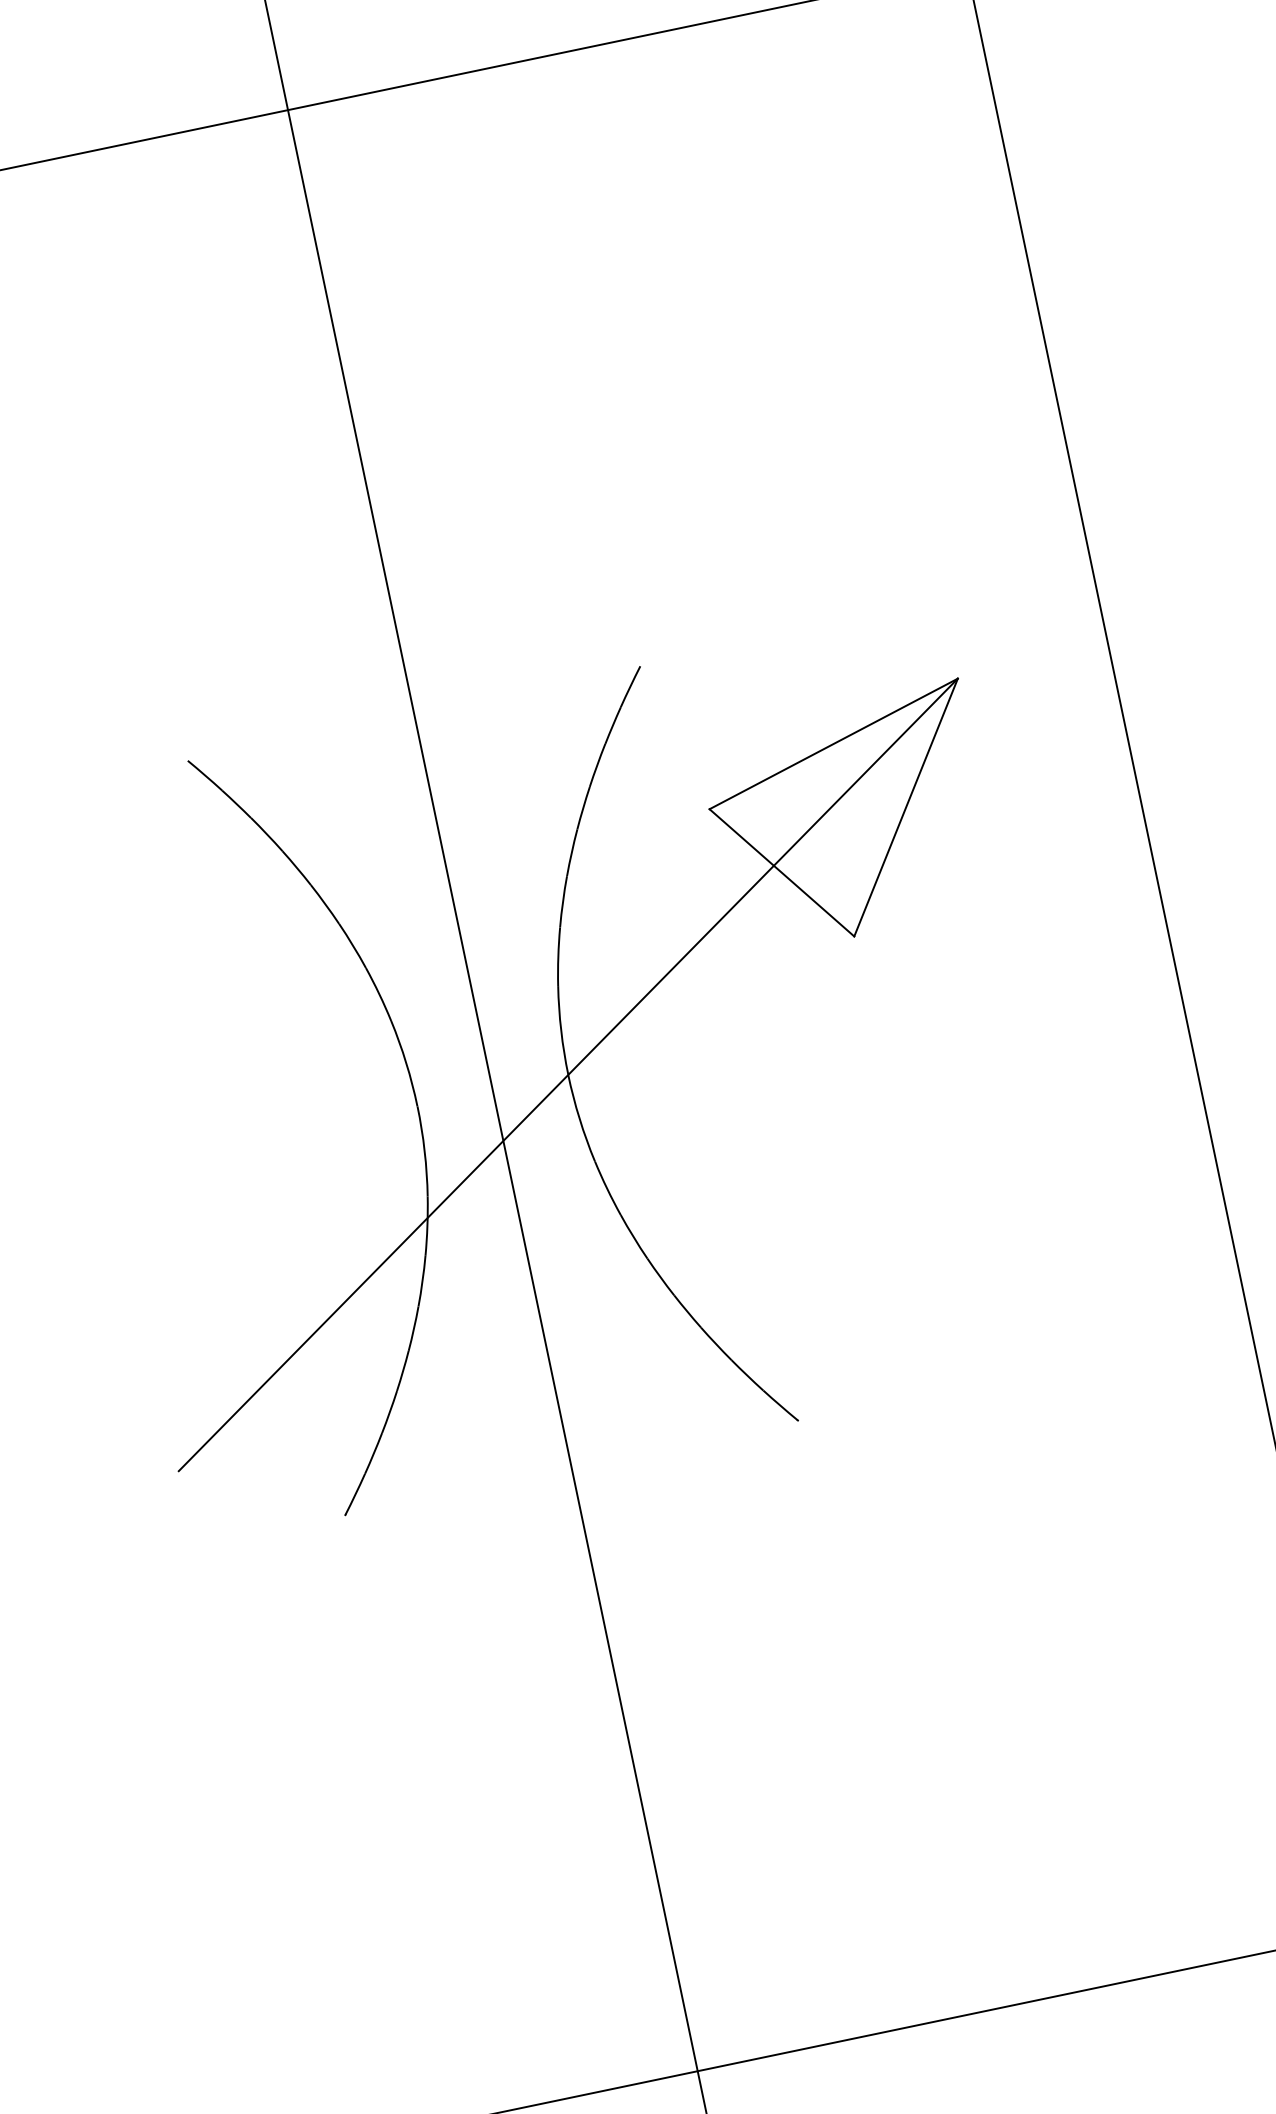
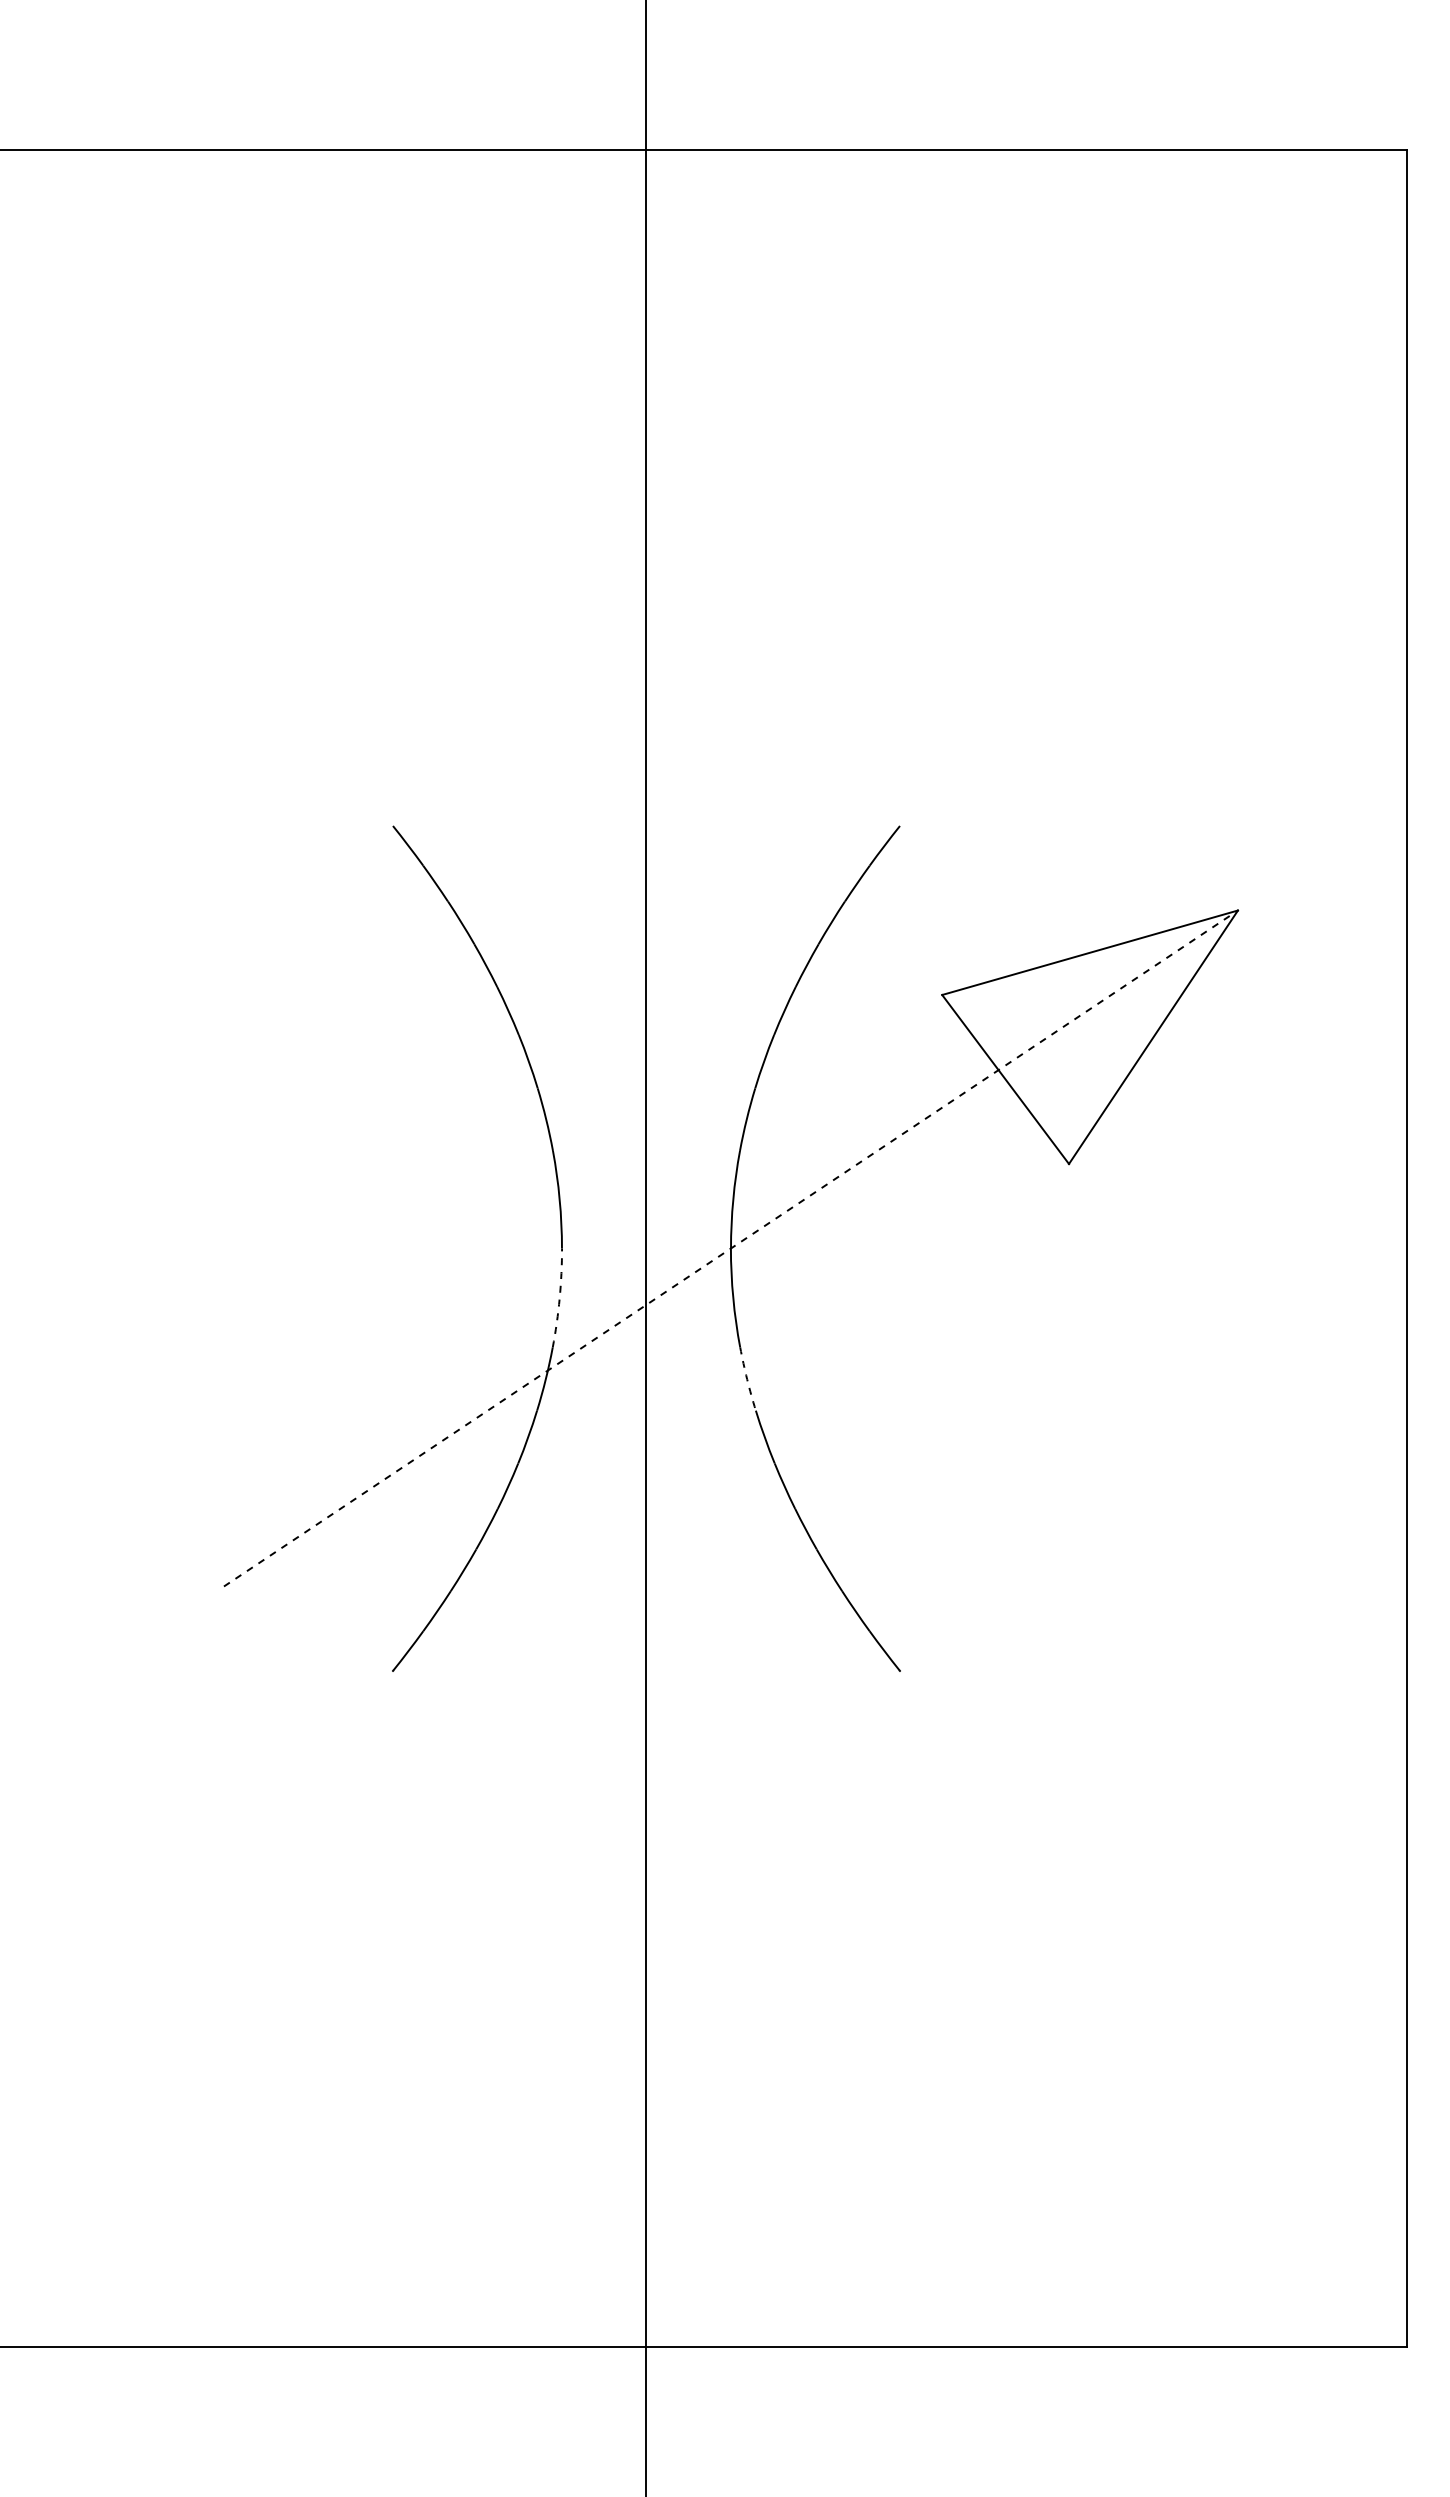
line: (568, 1074) -> (731, 1248), solid -> dashed
arc: (424, 1151) -> (559, 1298), solid -> dashed
arc: (607, 1188) -> (747, 1379), solid -> dashed

